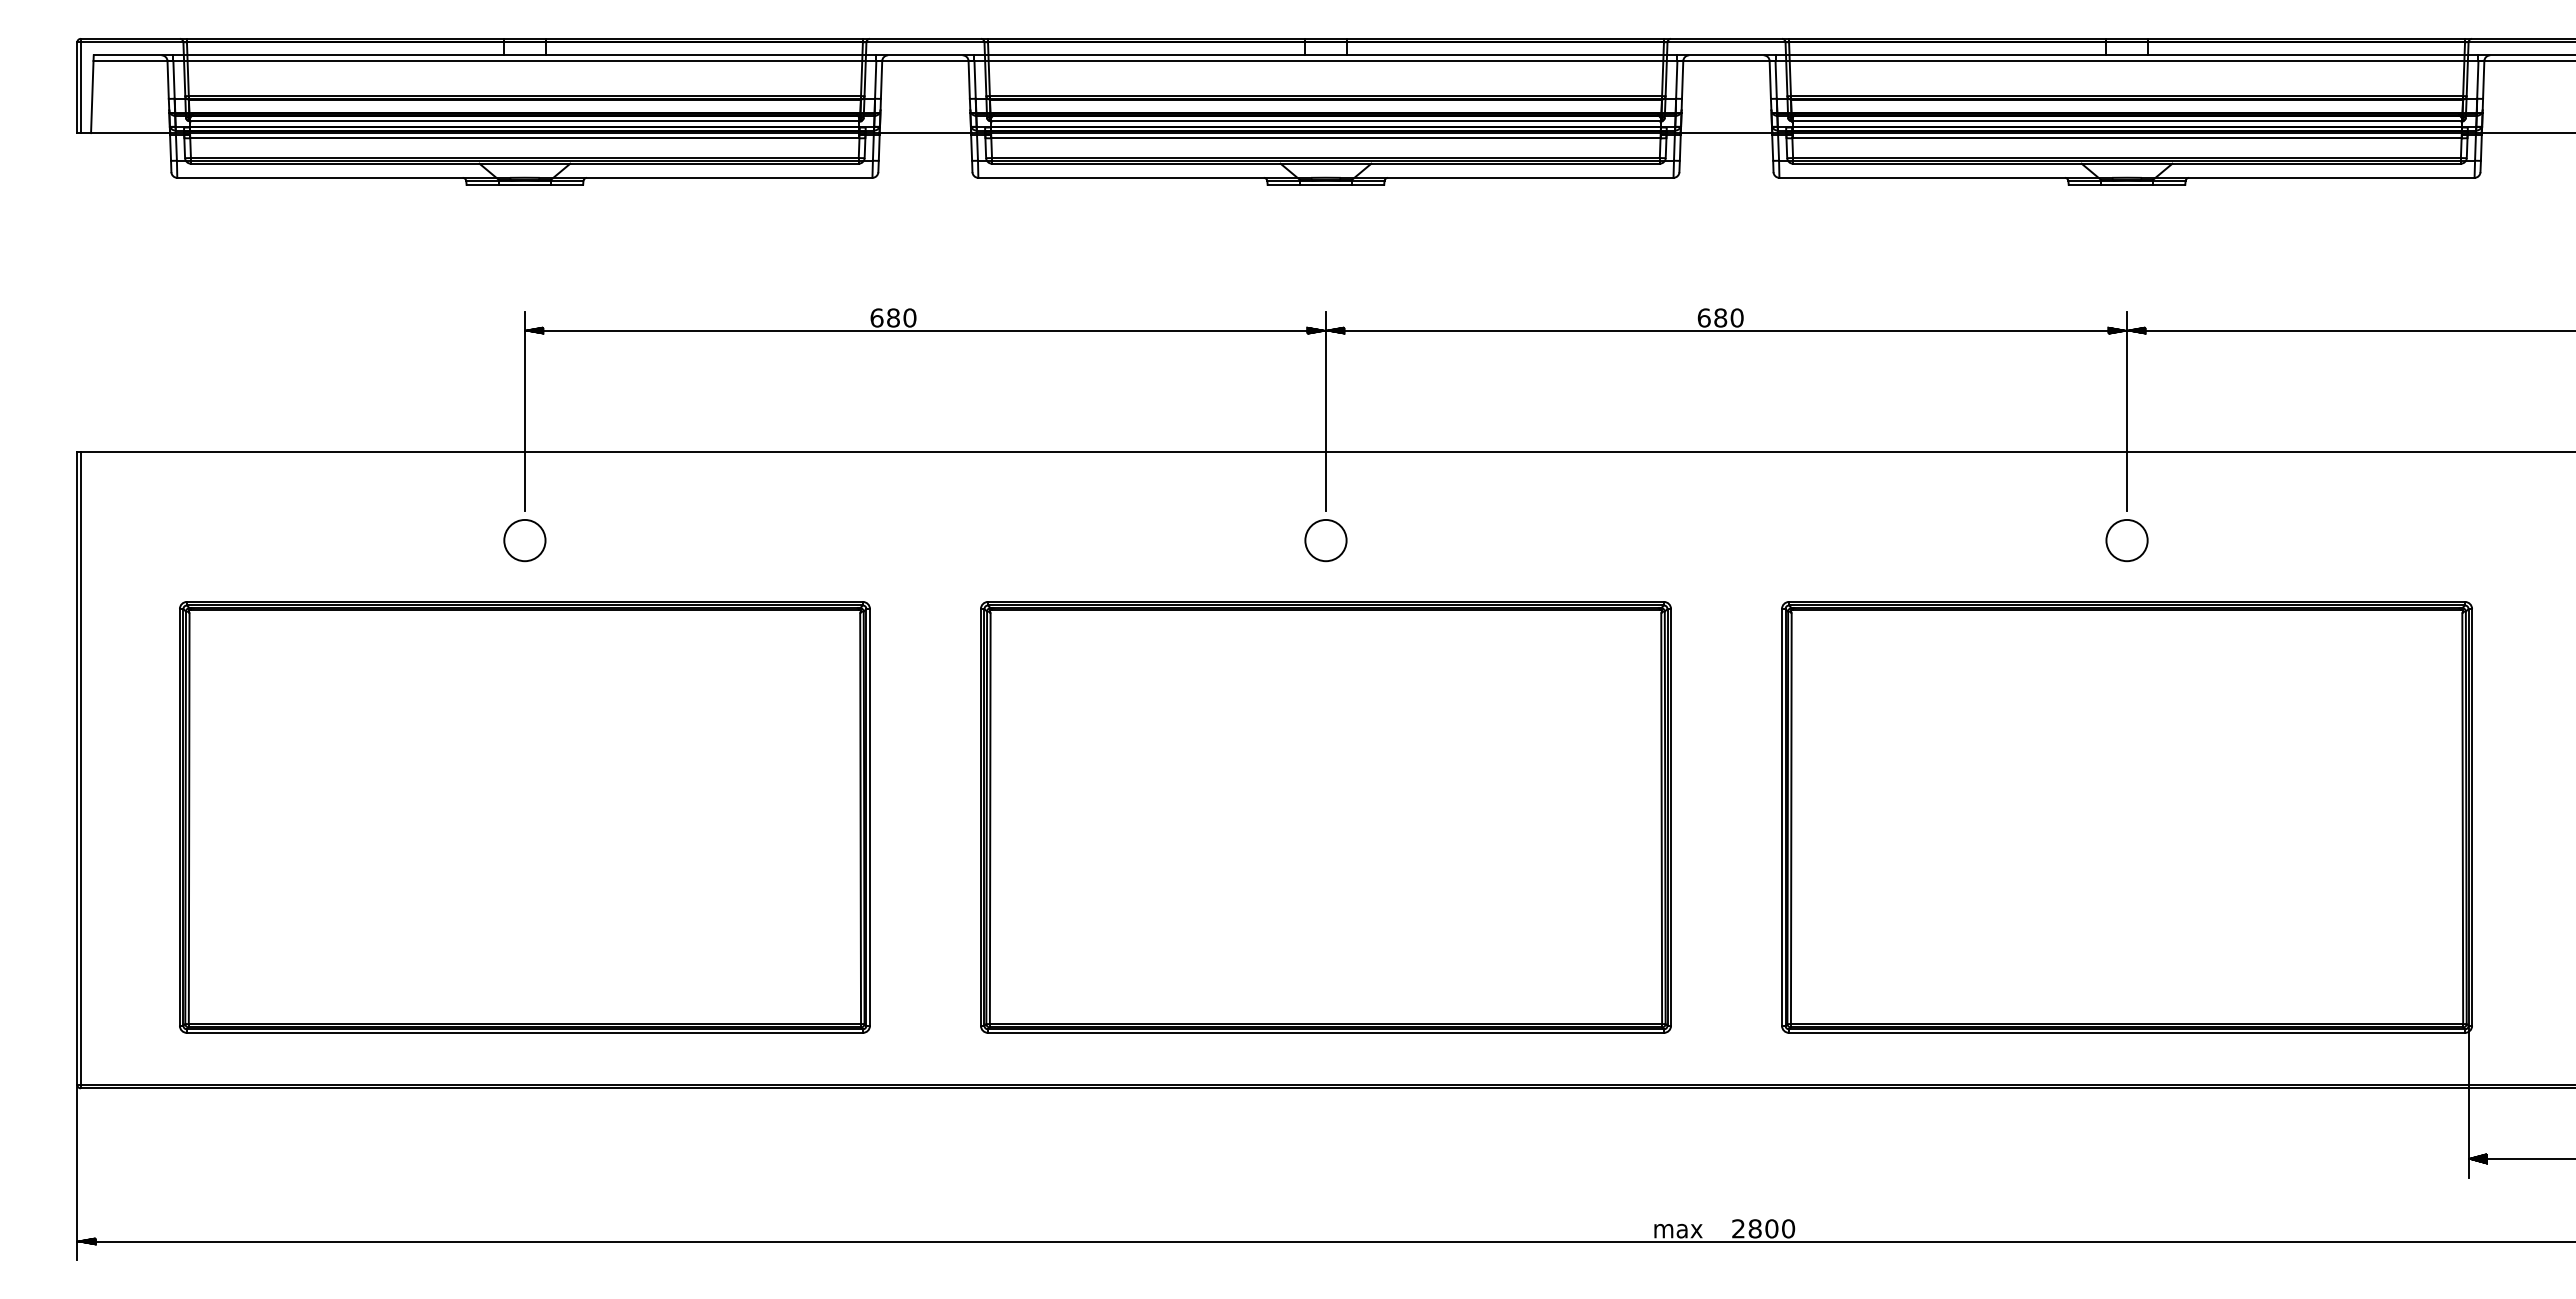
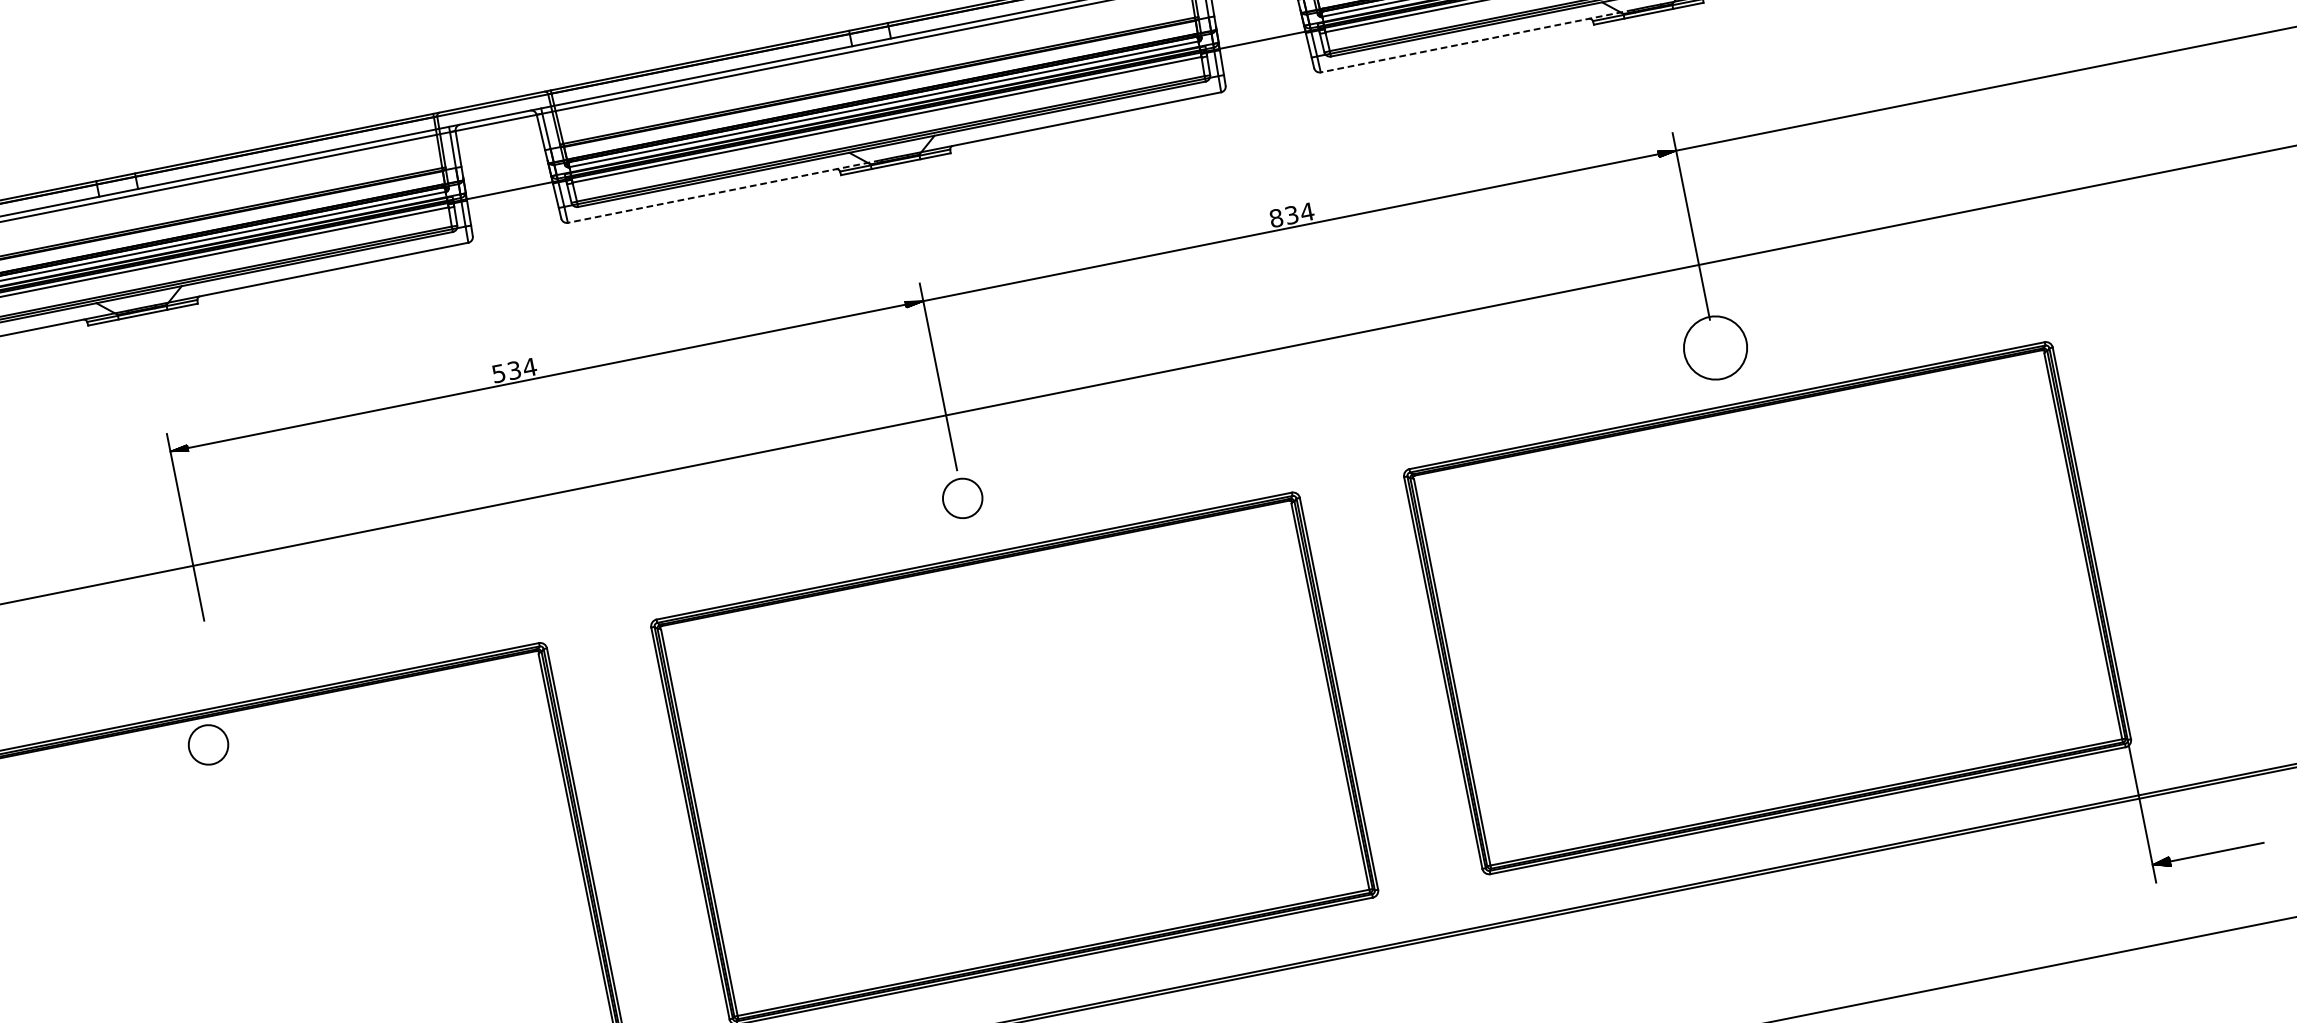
line: (1144, 177) -> (723, 191), solid -> dashed
line: (1945, 177) -> (1476, 40), solid -> dashed
text: (893, 317) -> (514, 370), 680 -> 534
text: (1720, 317) -> (1291, 214), 680 -> 834
hatch: (1335, 330) -> (932, 299), removed
hatch: (2136, 330) -> (1685, 148), removed
circle: (524, 540) -> (208, 744), moved
circle: (2126, 540) -> (1715, 348), size x1.6

